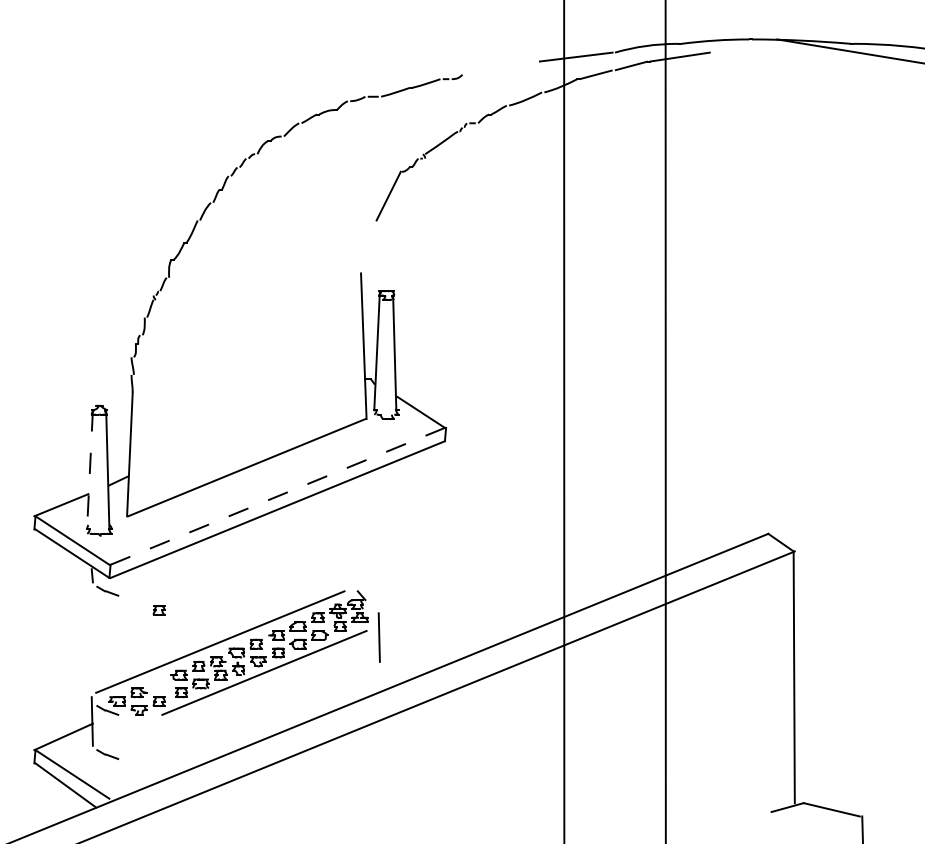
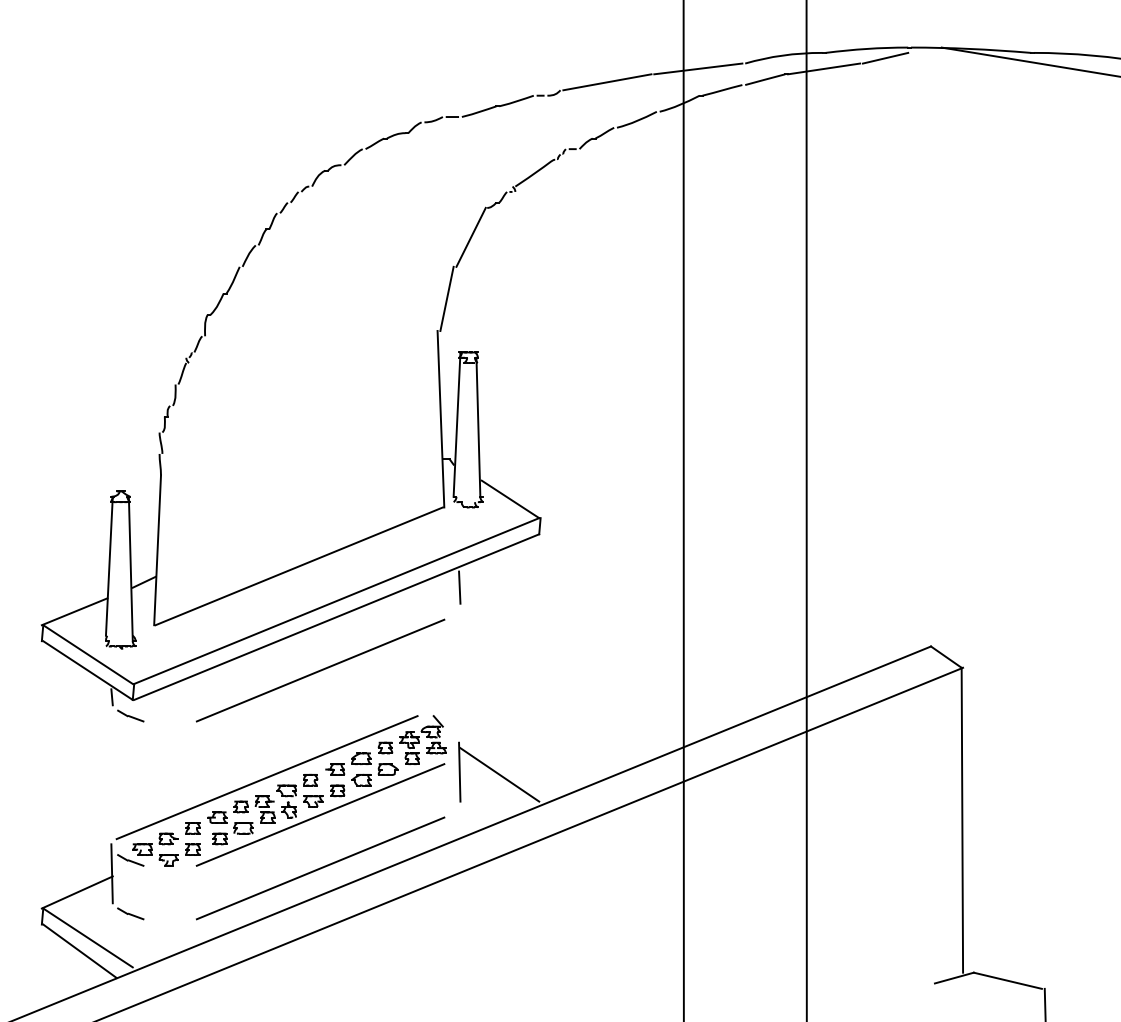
line: (730, 47) -> (885, 57), added
line: (501, 68) -> (607, 82), added
line: (368, 246) -> (446, 298), added
line: (90, 467) -> (109, 566), dashed -> solid
line: (379, 485) -> (459, 587), added
line: (277, 496) -> (336, 601), dashed -> solid
line: (264, 553) -> (320, 670), added
part: (158, 610) -> (192, 828), moved
line: (412, 639) -> (499, 774), added
line: (264, 717) -> (320, 868), added

